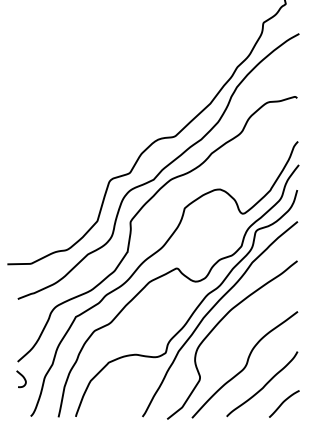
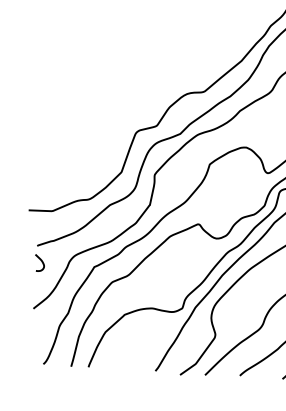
curve: (22, 377) -> (40, 261), moved

